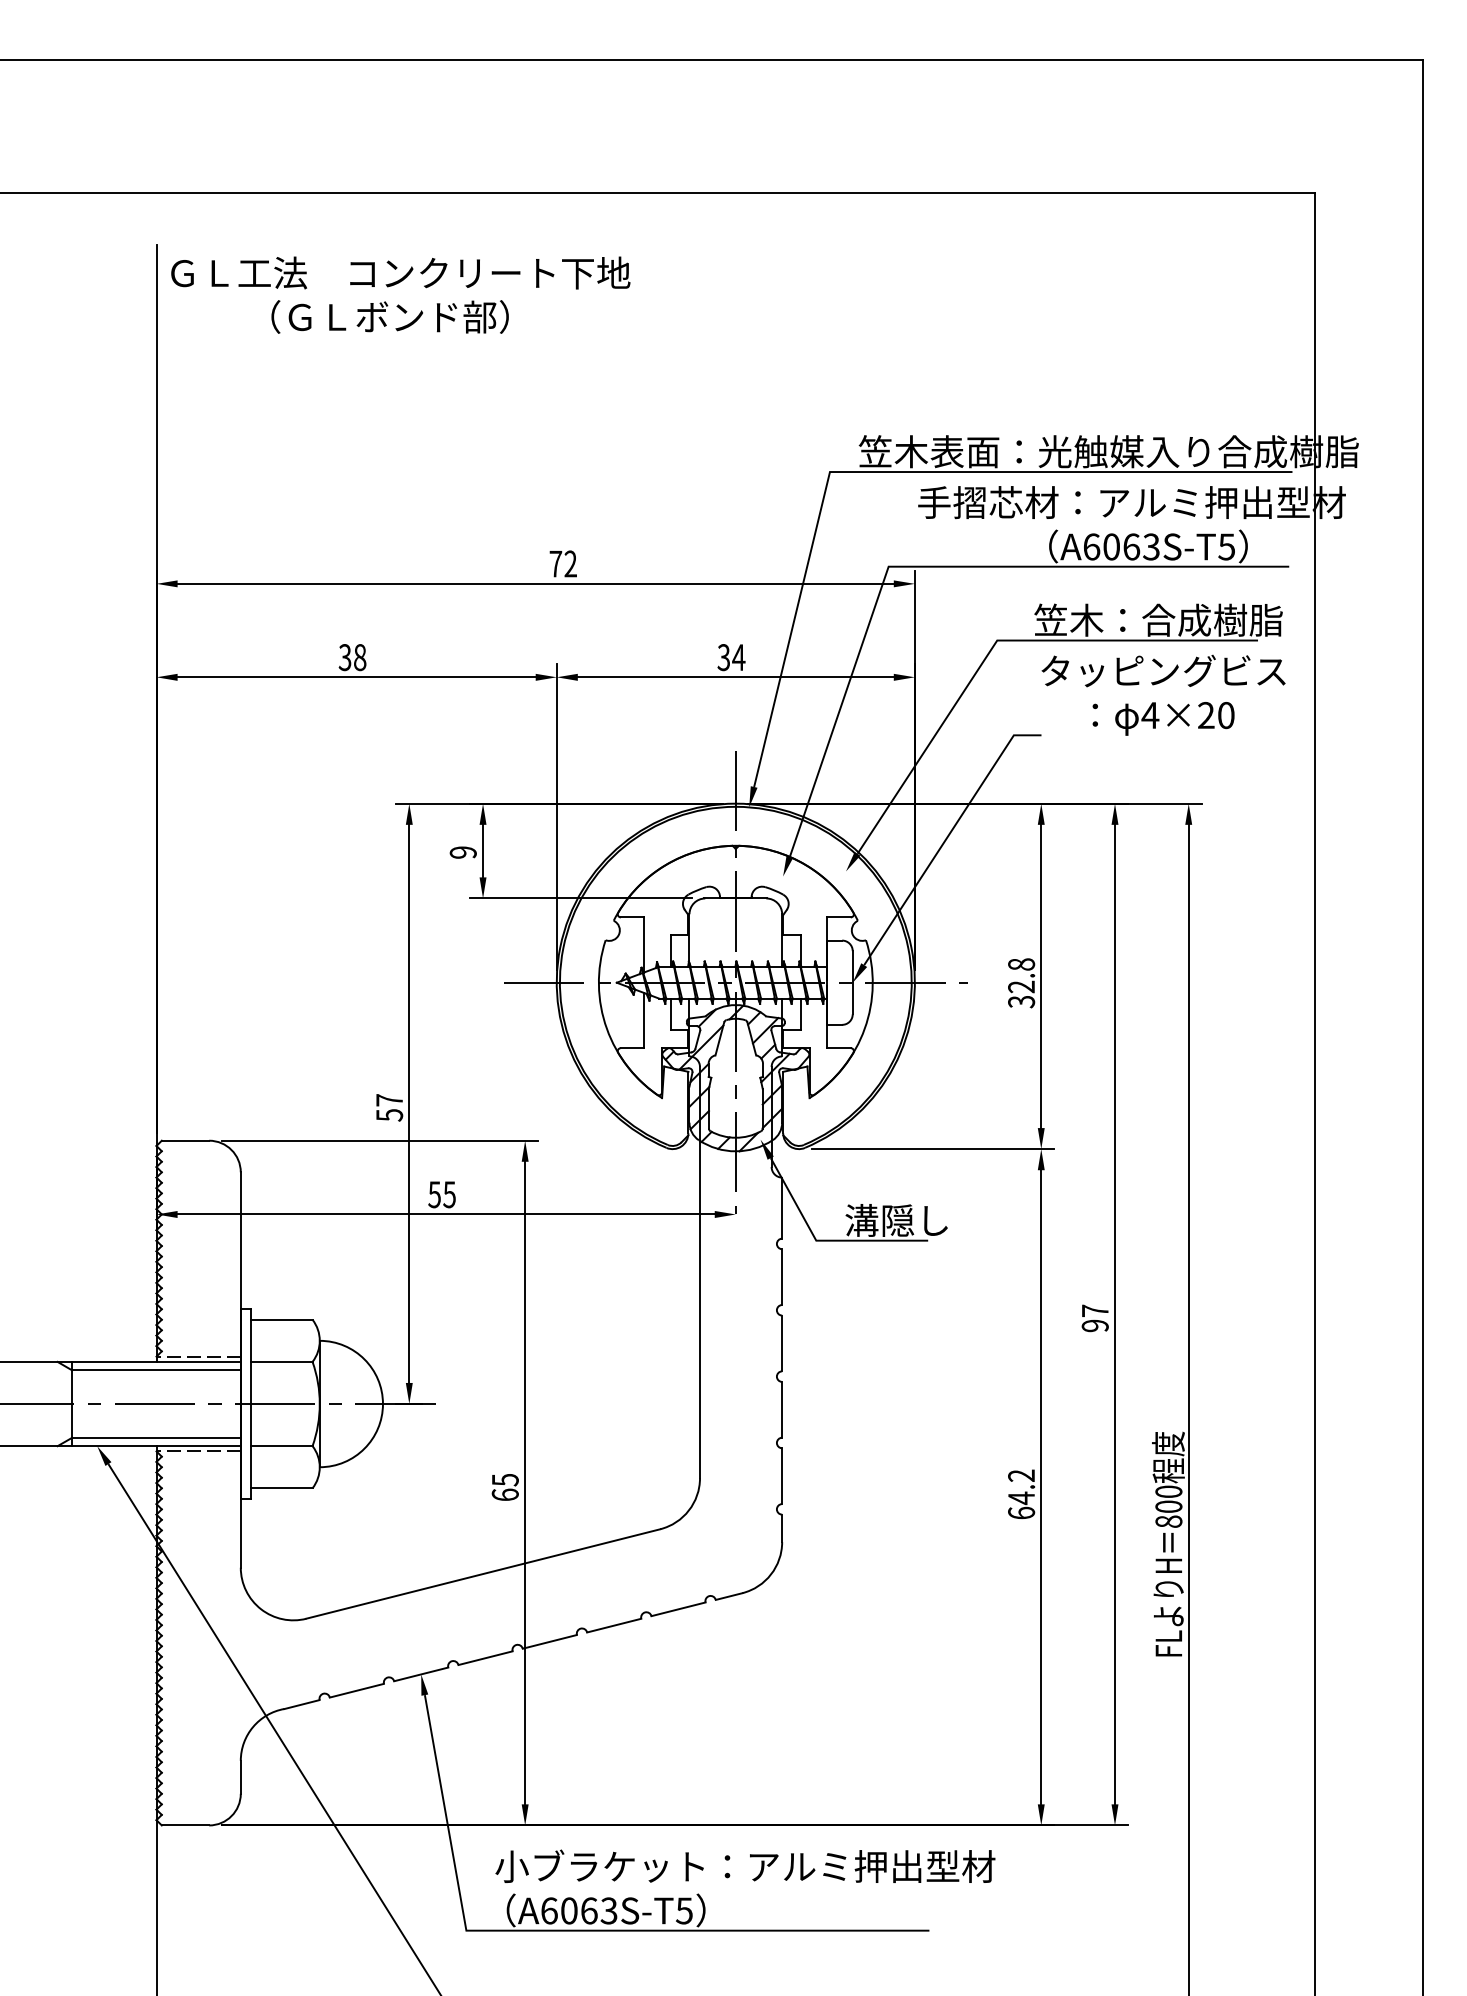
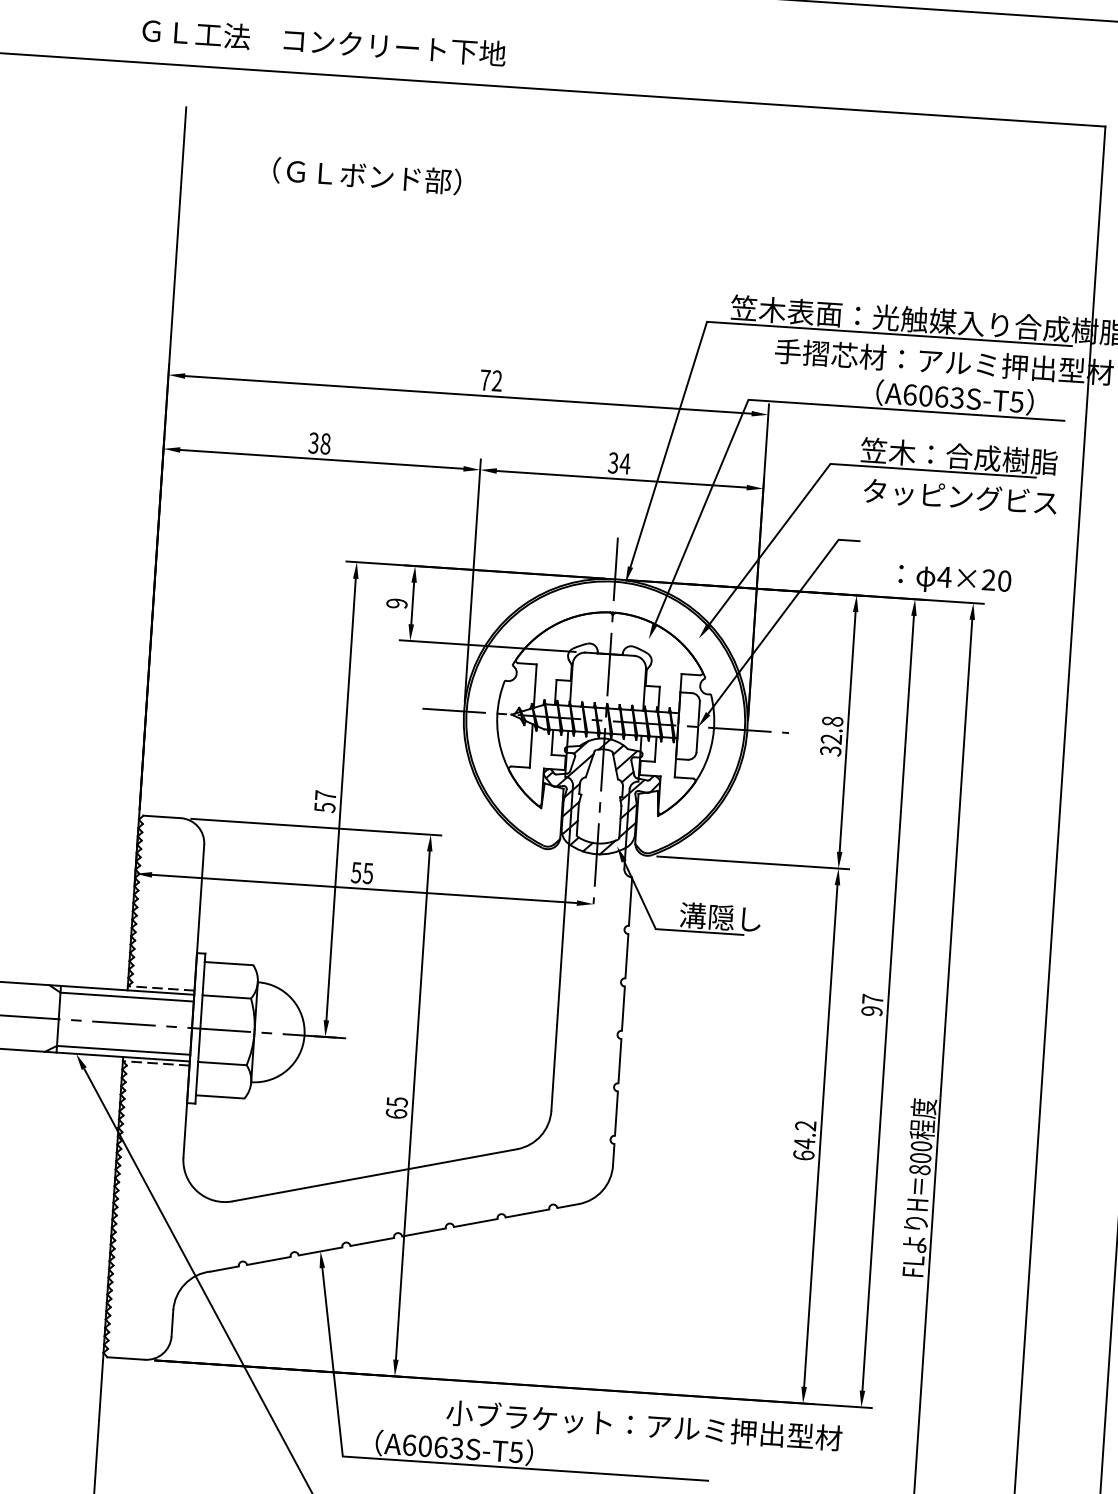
text: (400, 272) -> (324, 41), moved
text: (1163, 718) -> (954, 580), moved
text: (745, 1865) -> (644, 1424), moved

